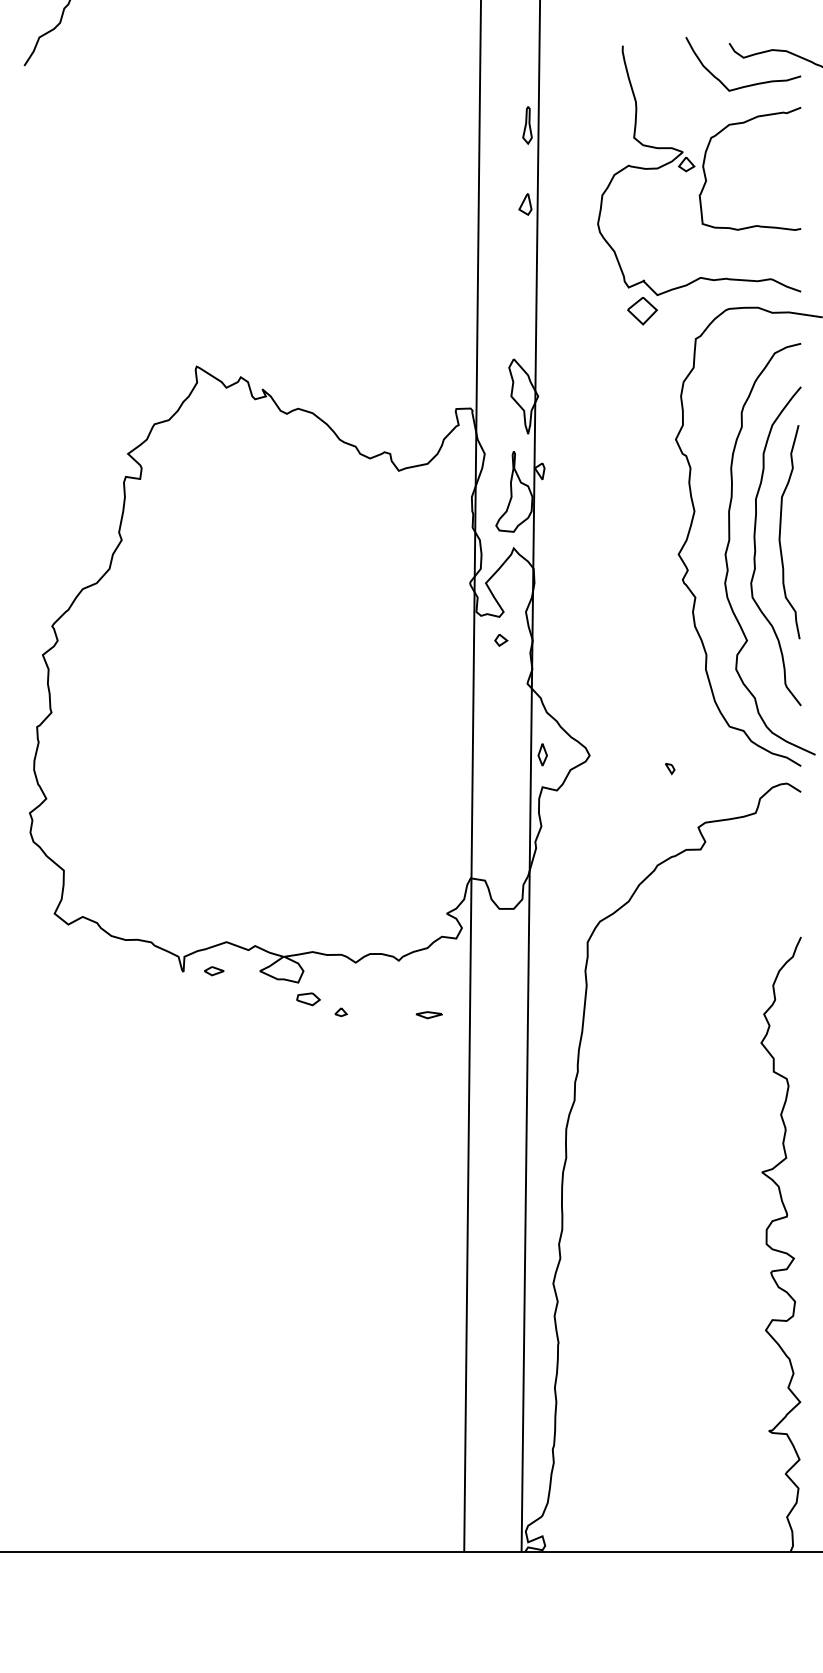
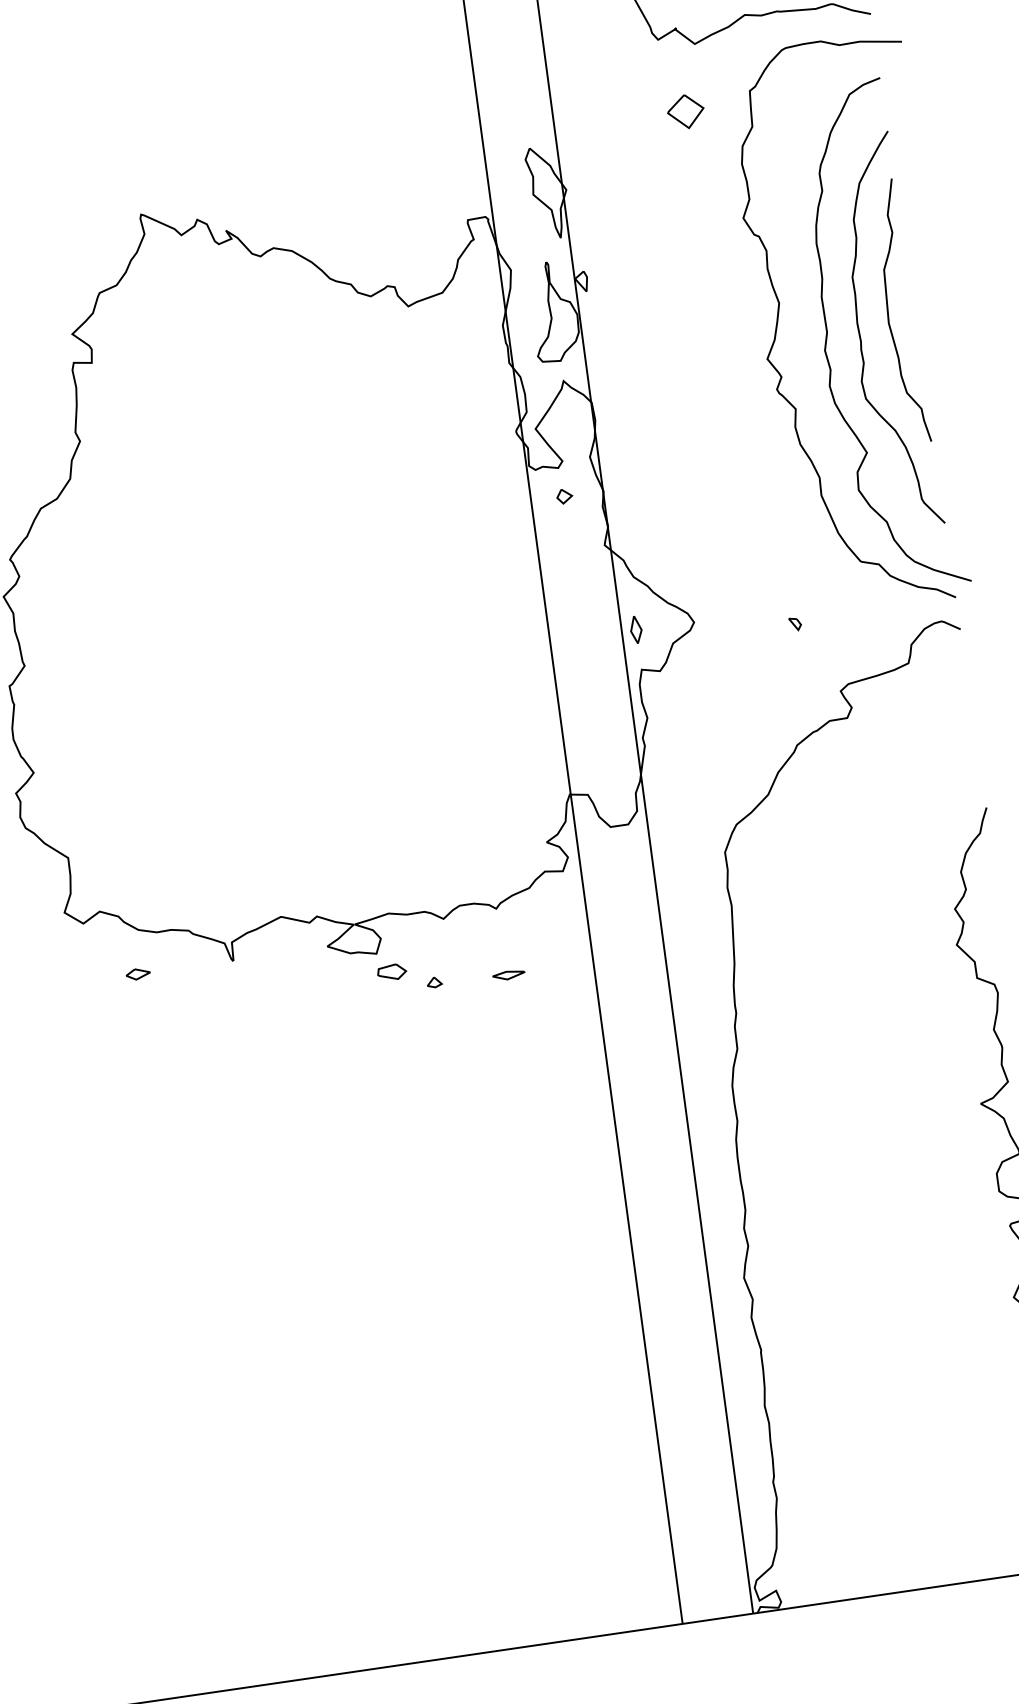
part: (642, 311) -> (685, 112), moved
part: (214, 971) -> (138, 974), moved
part: (428, 1015) -> (508, 975), moved

